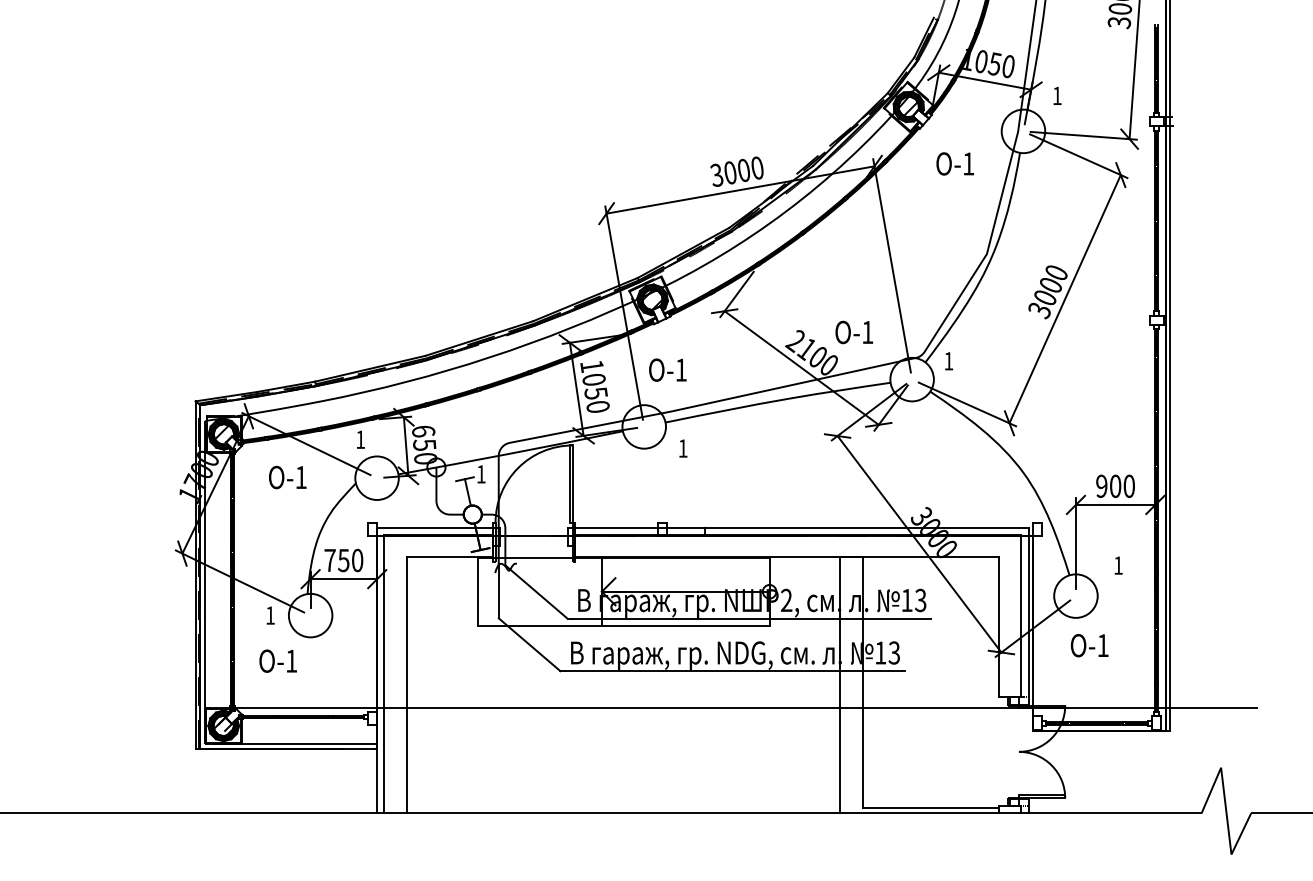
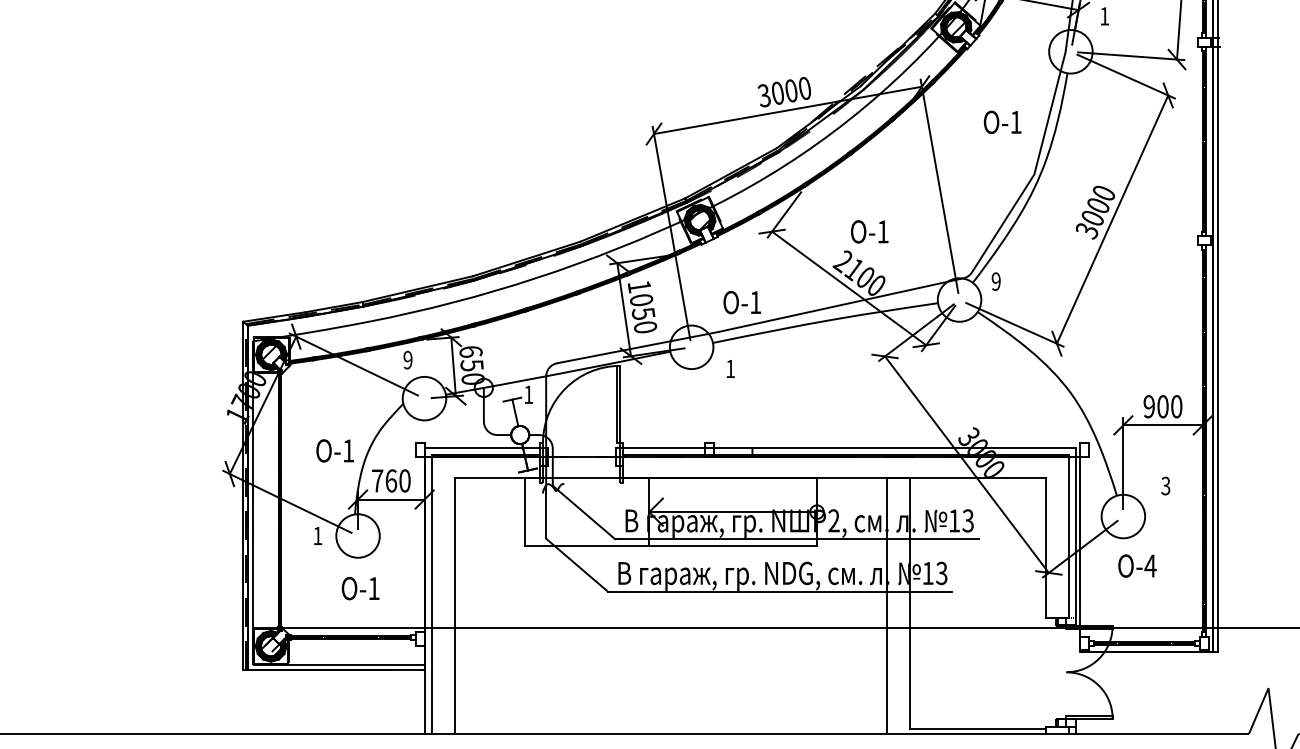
text: (954, 163) -> (1001, 121), moved
text: (853, 332) -> (868, 231), moved
text: (948, 361) -> (995, 281), 1 -> 9
text: (667, 369) -> (741, 301), moved
text: (360, 439) -> (407, 359), 1 -> 9
text: (287, 477) -> (334, 450), moved
text: (343, 560) -> (390, 480), 750 -> 760
text: (1117, 565) -> (1164, 485), 1 -> 3
text: (1102, 645) -> (1149, 565), -1 -> -4
text: (277, 660) -> (359, 587), moved

